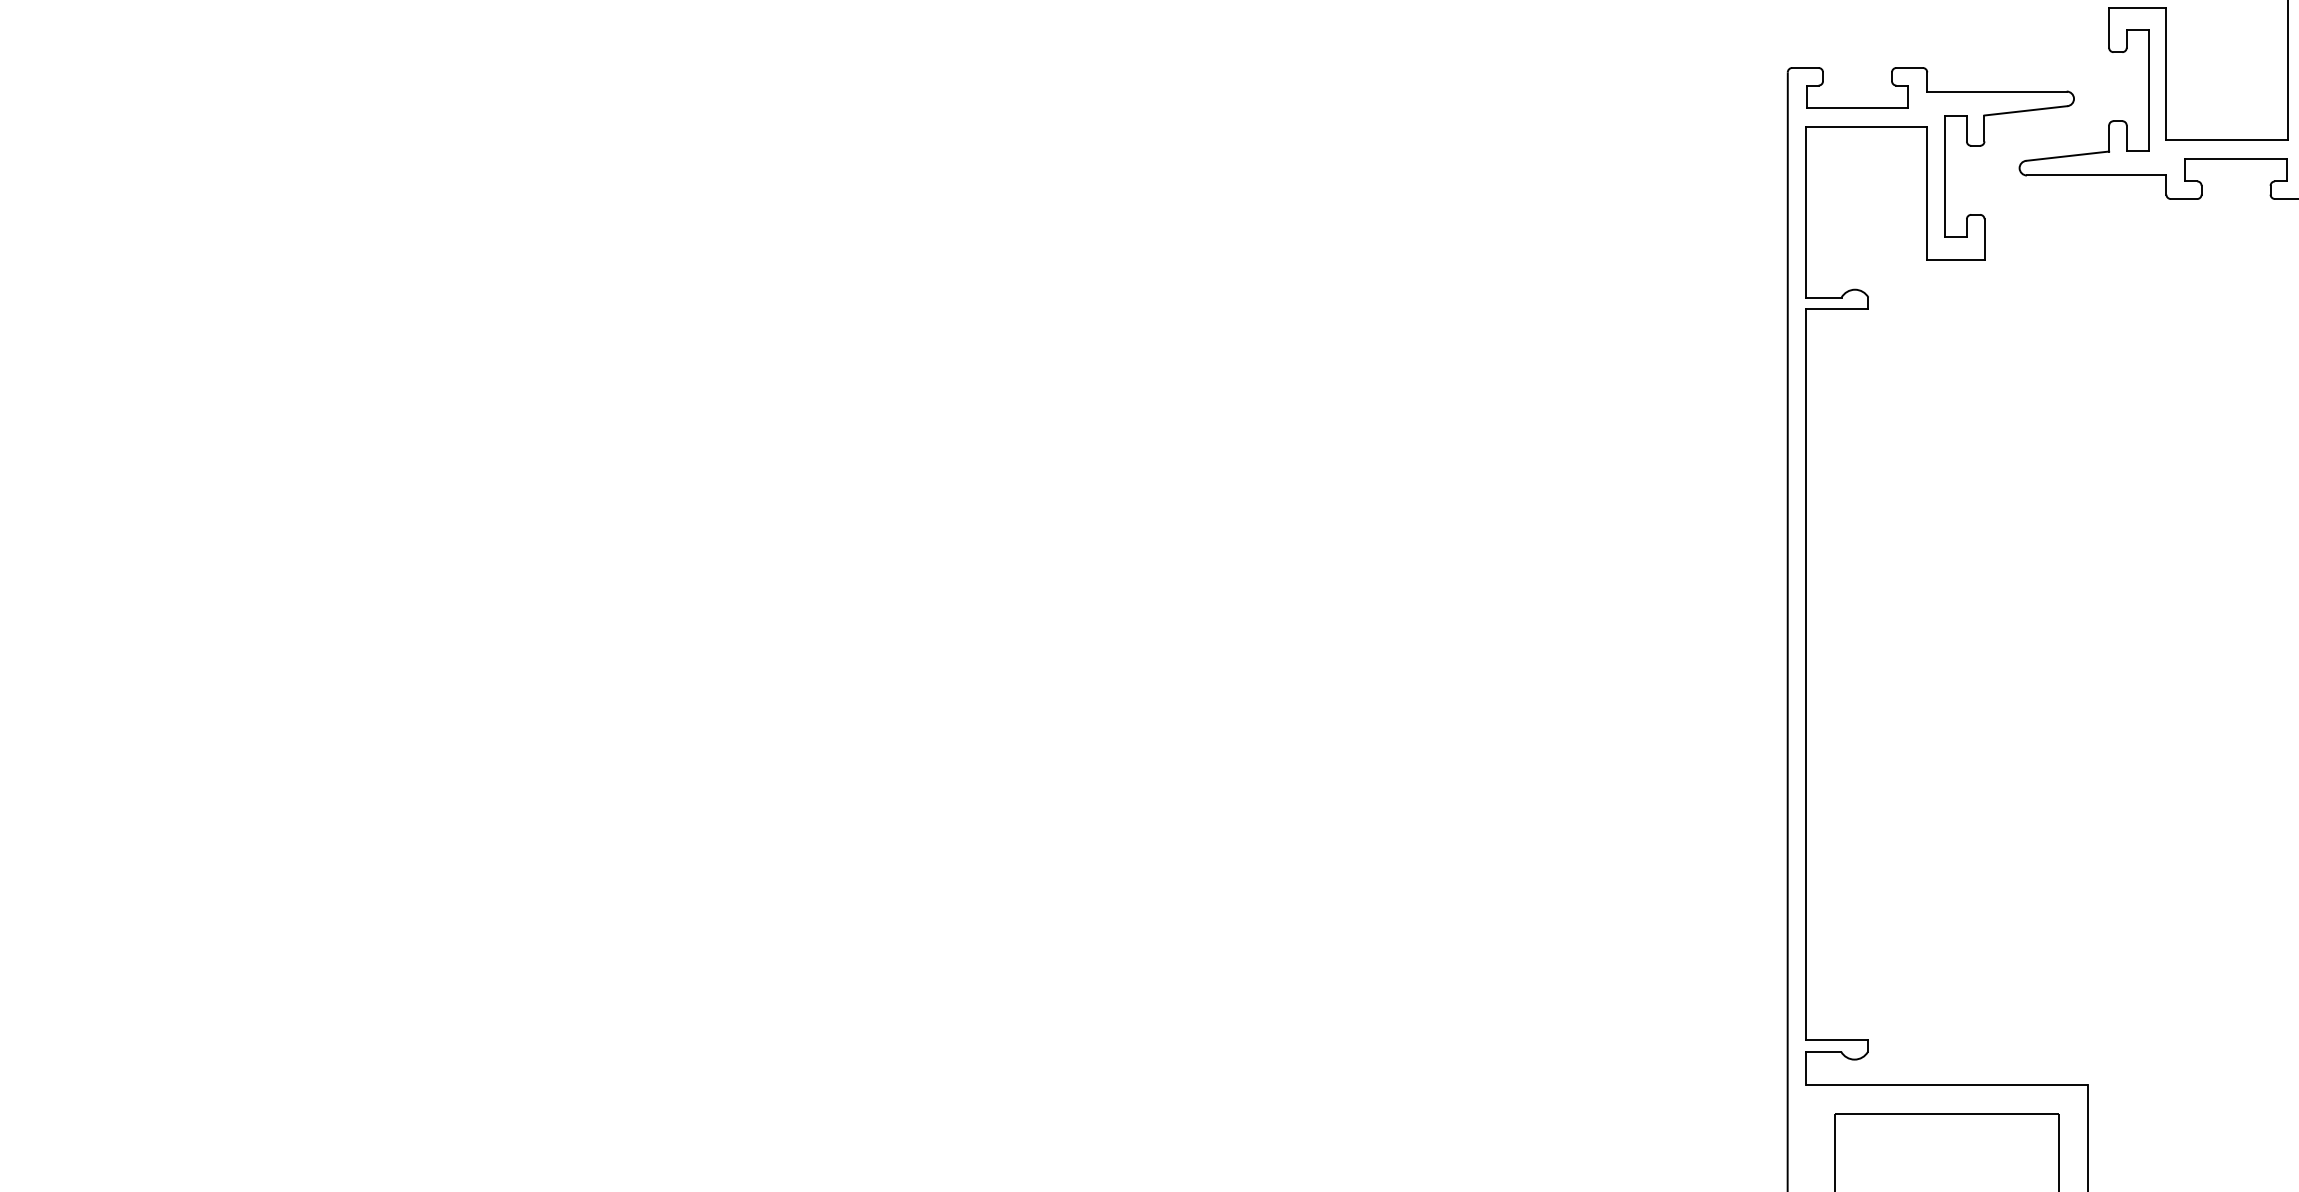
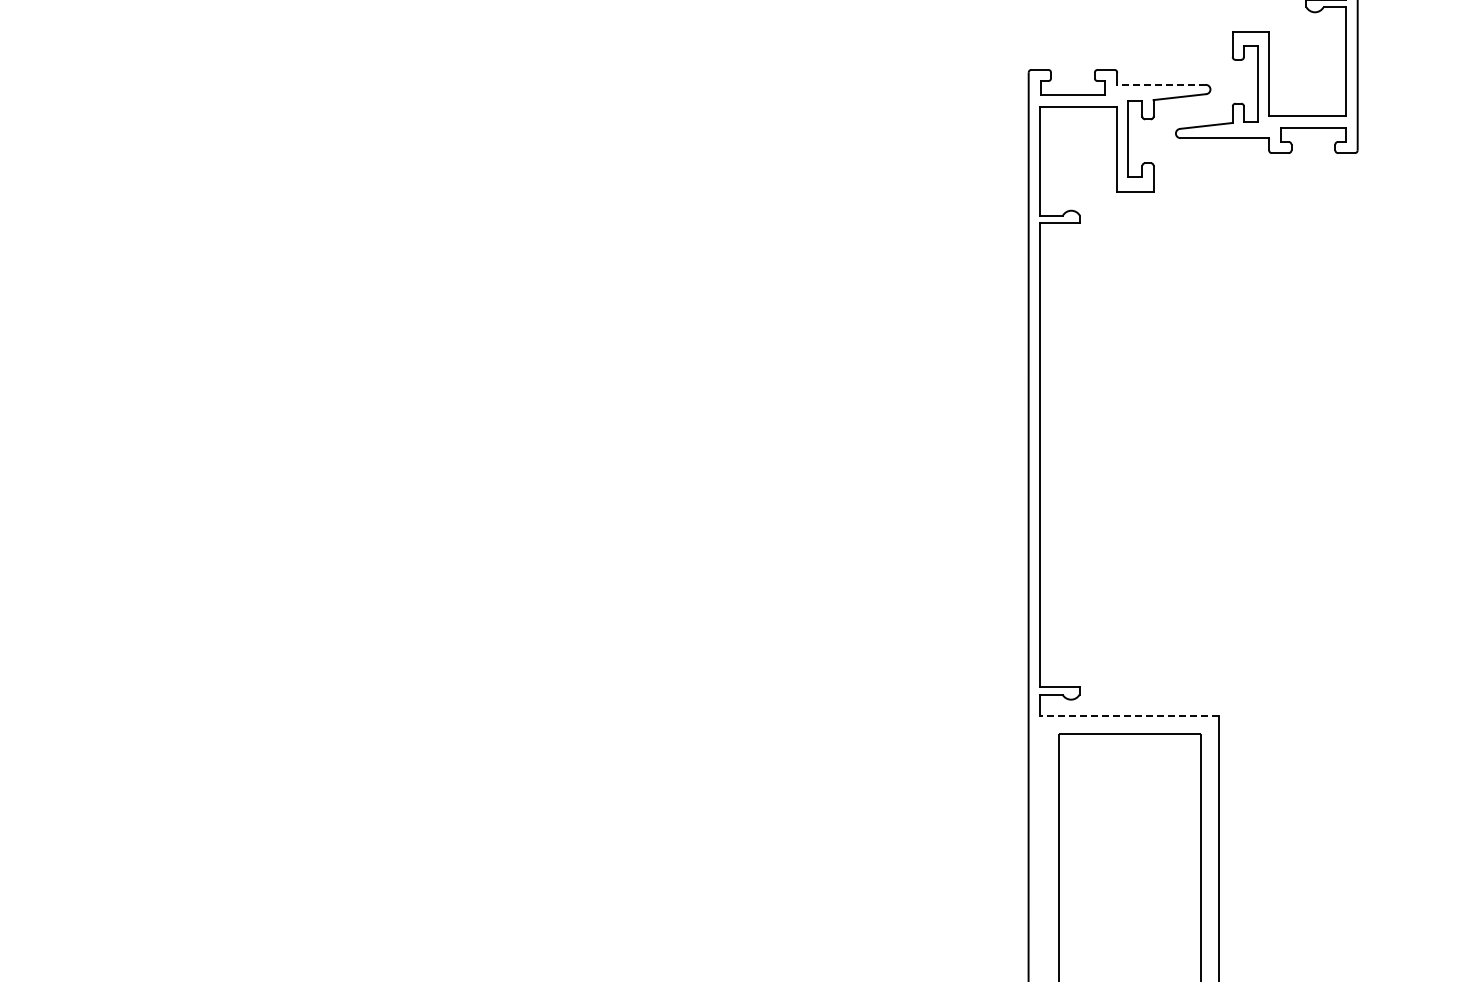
line: (1996, 90) -> (1161, 84), solid -> dashed
line: (1946, 1084) -> (1129, 715), solid -> dashed

